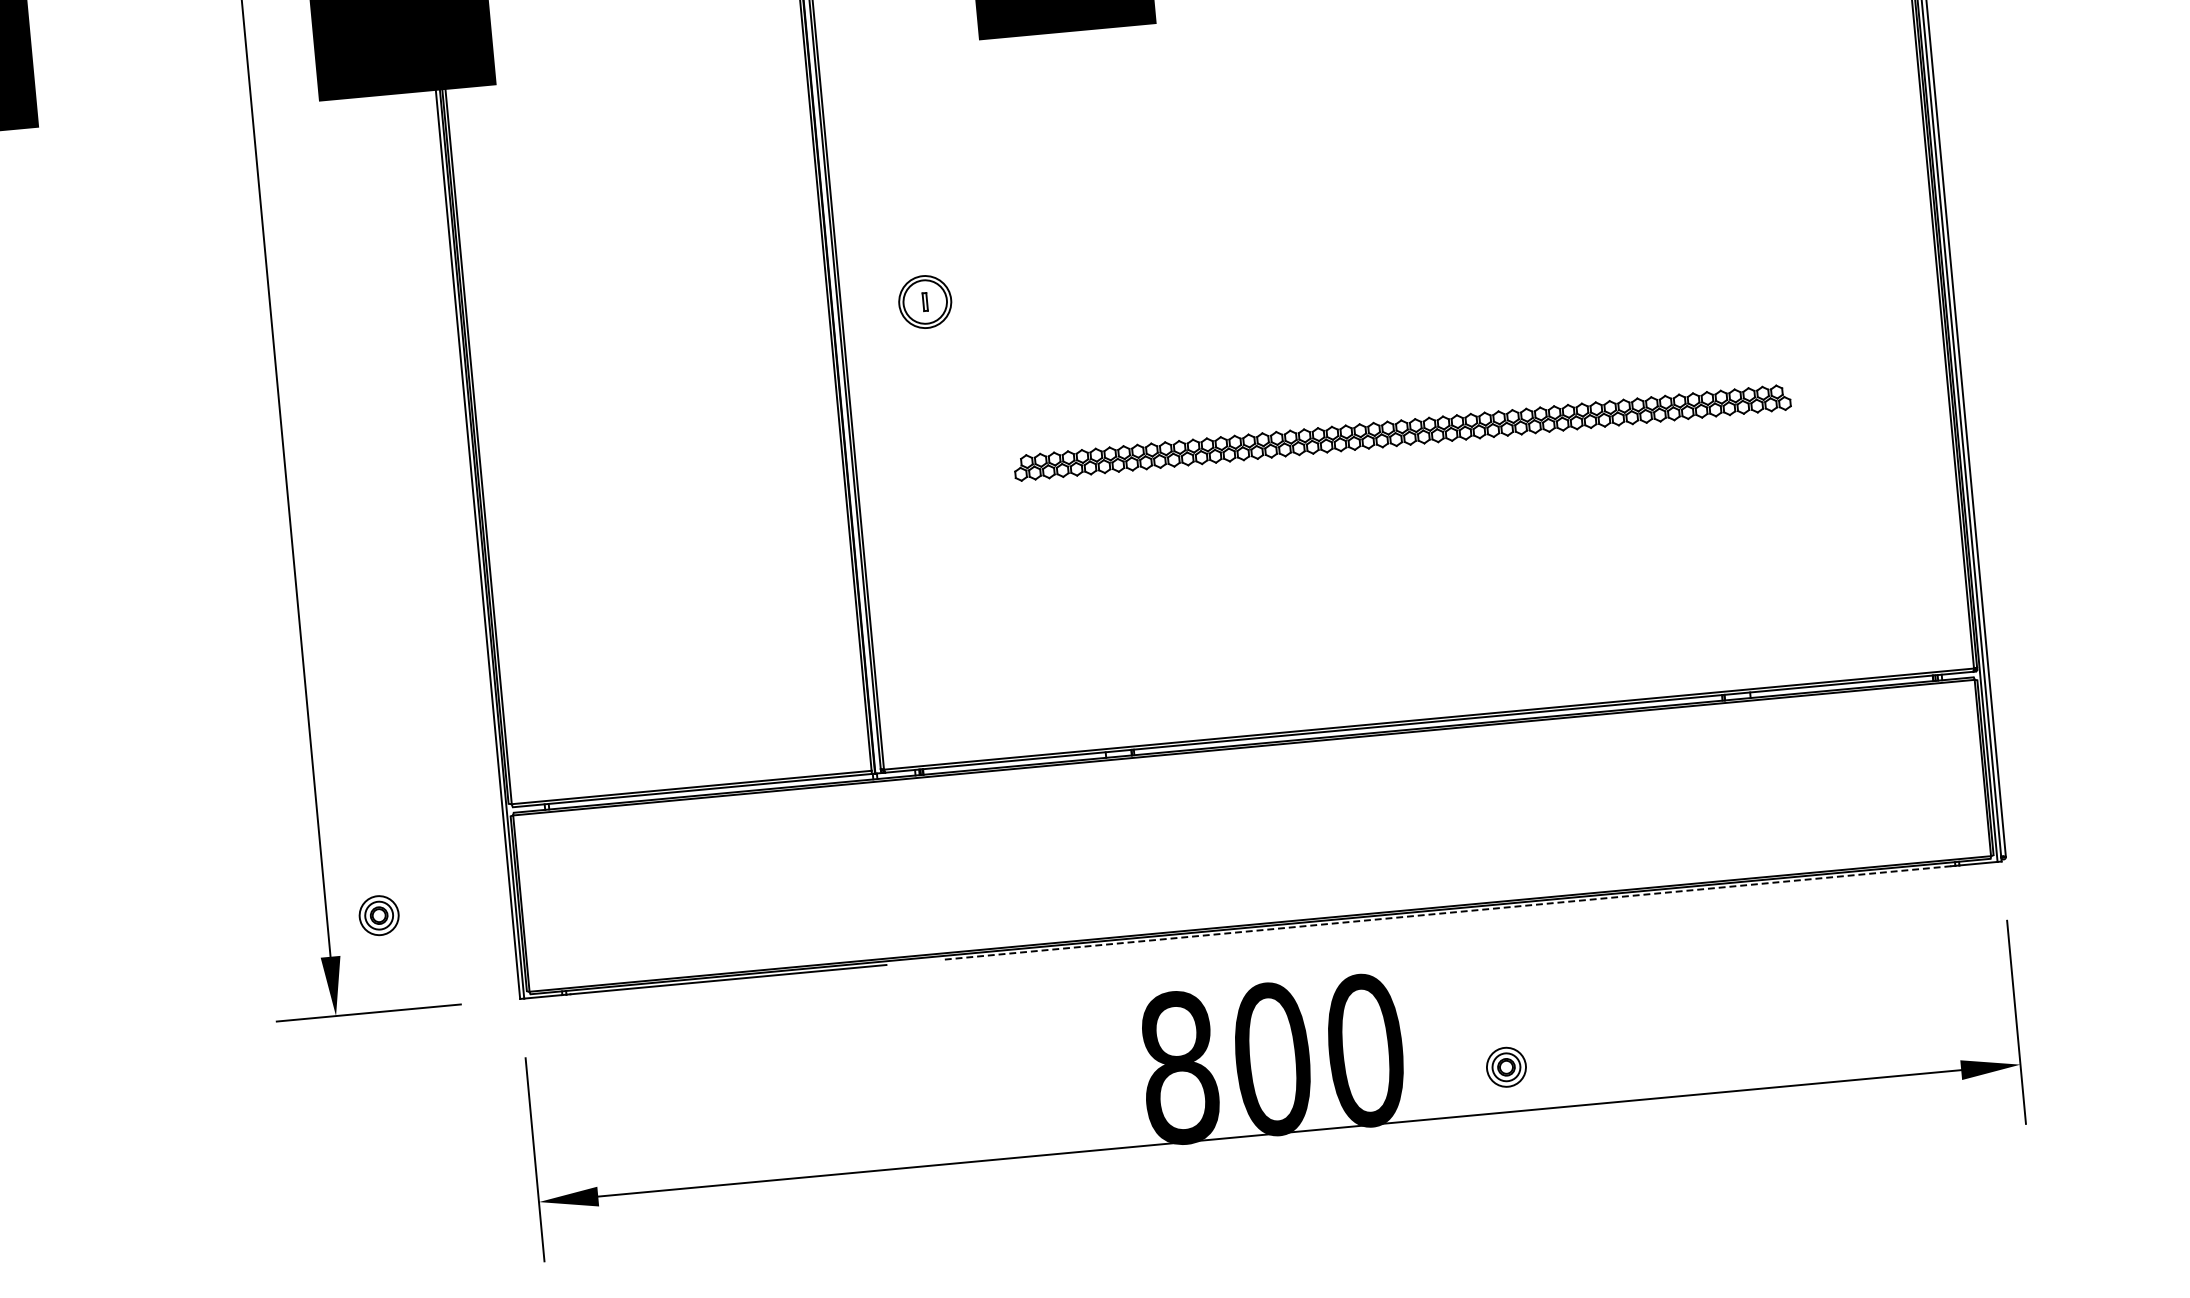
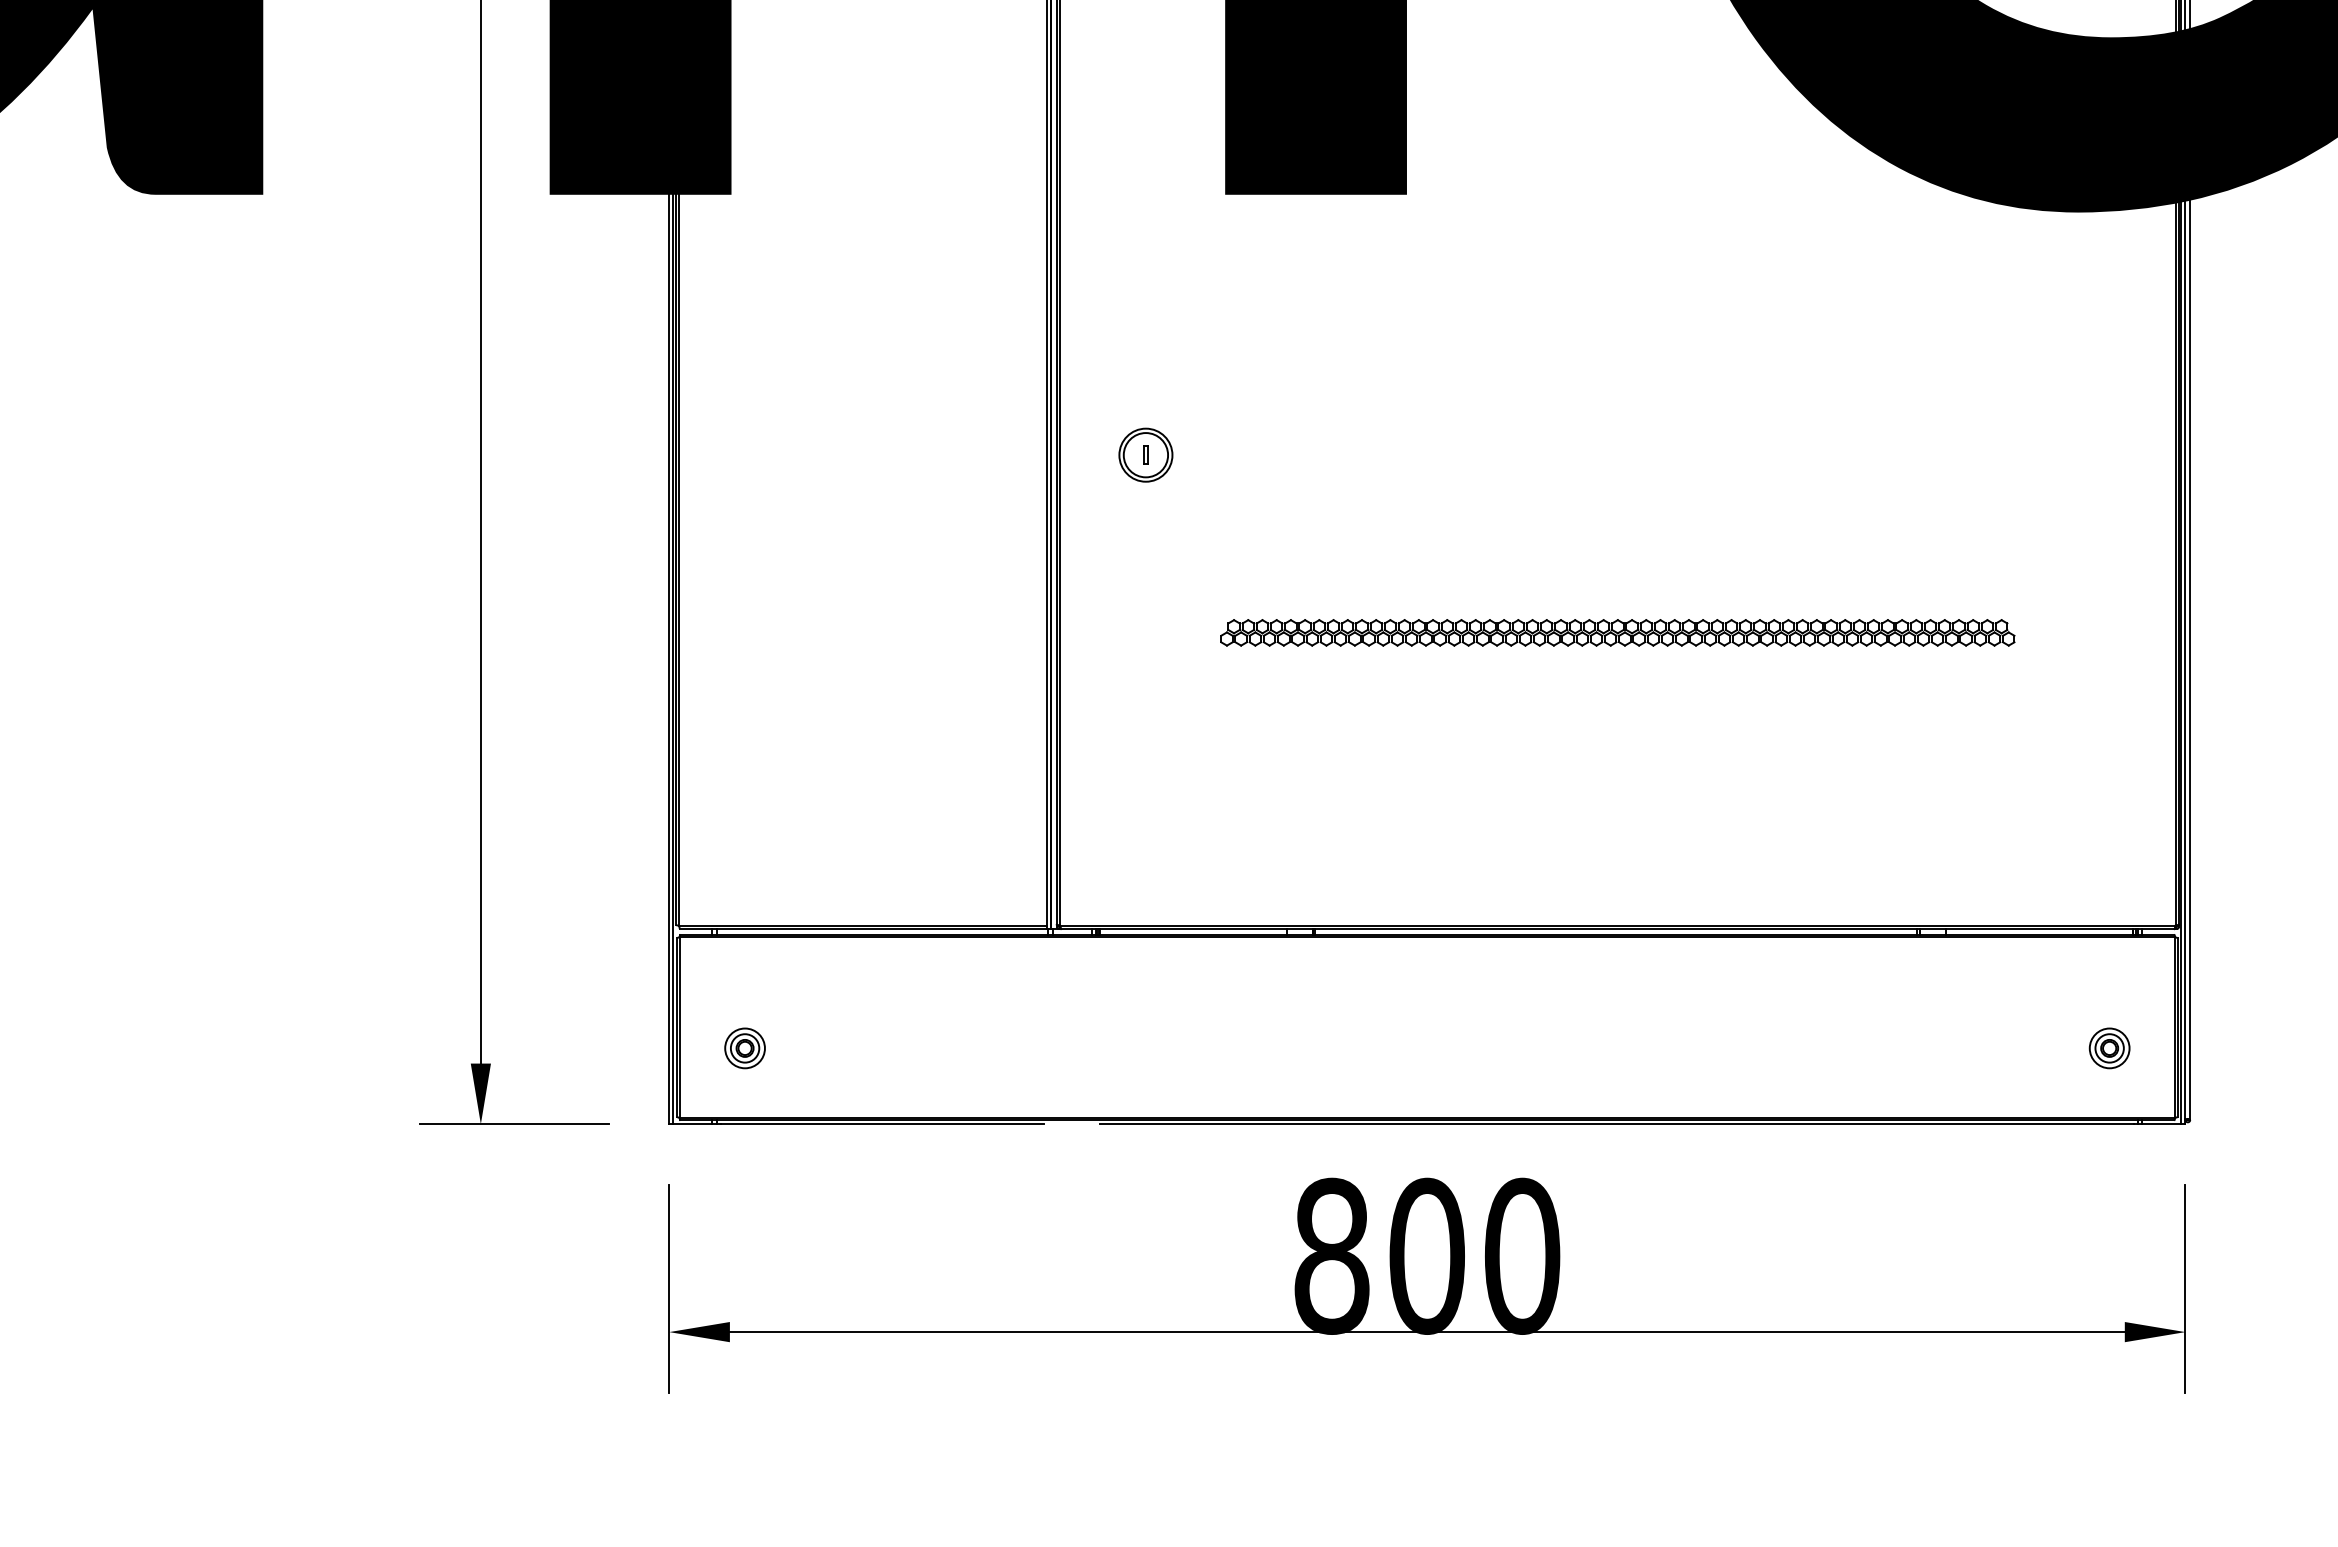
line: (1445, 913) -> (1616, 1124), dashed -> solid
part: (378, 915) -> (744, 1048), moved
part: (1506, 1067) -> (2109, 1048), moved

